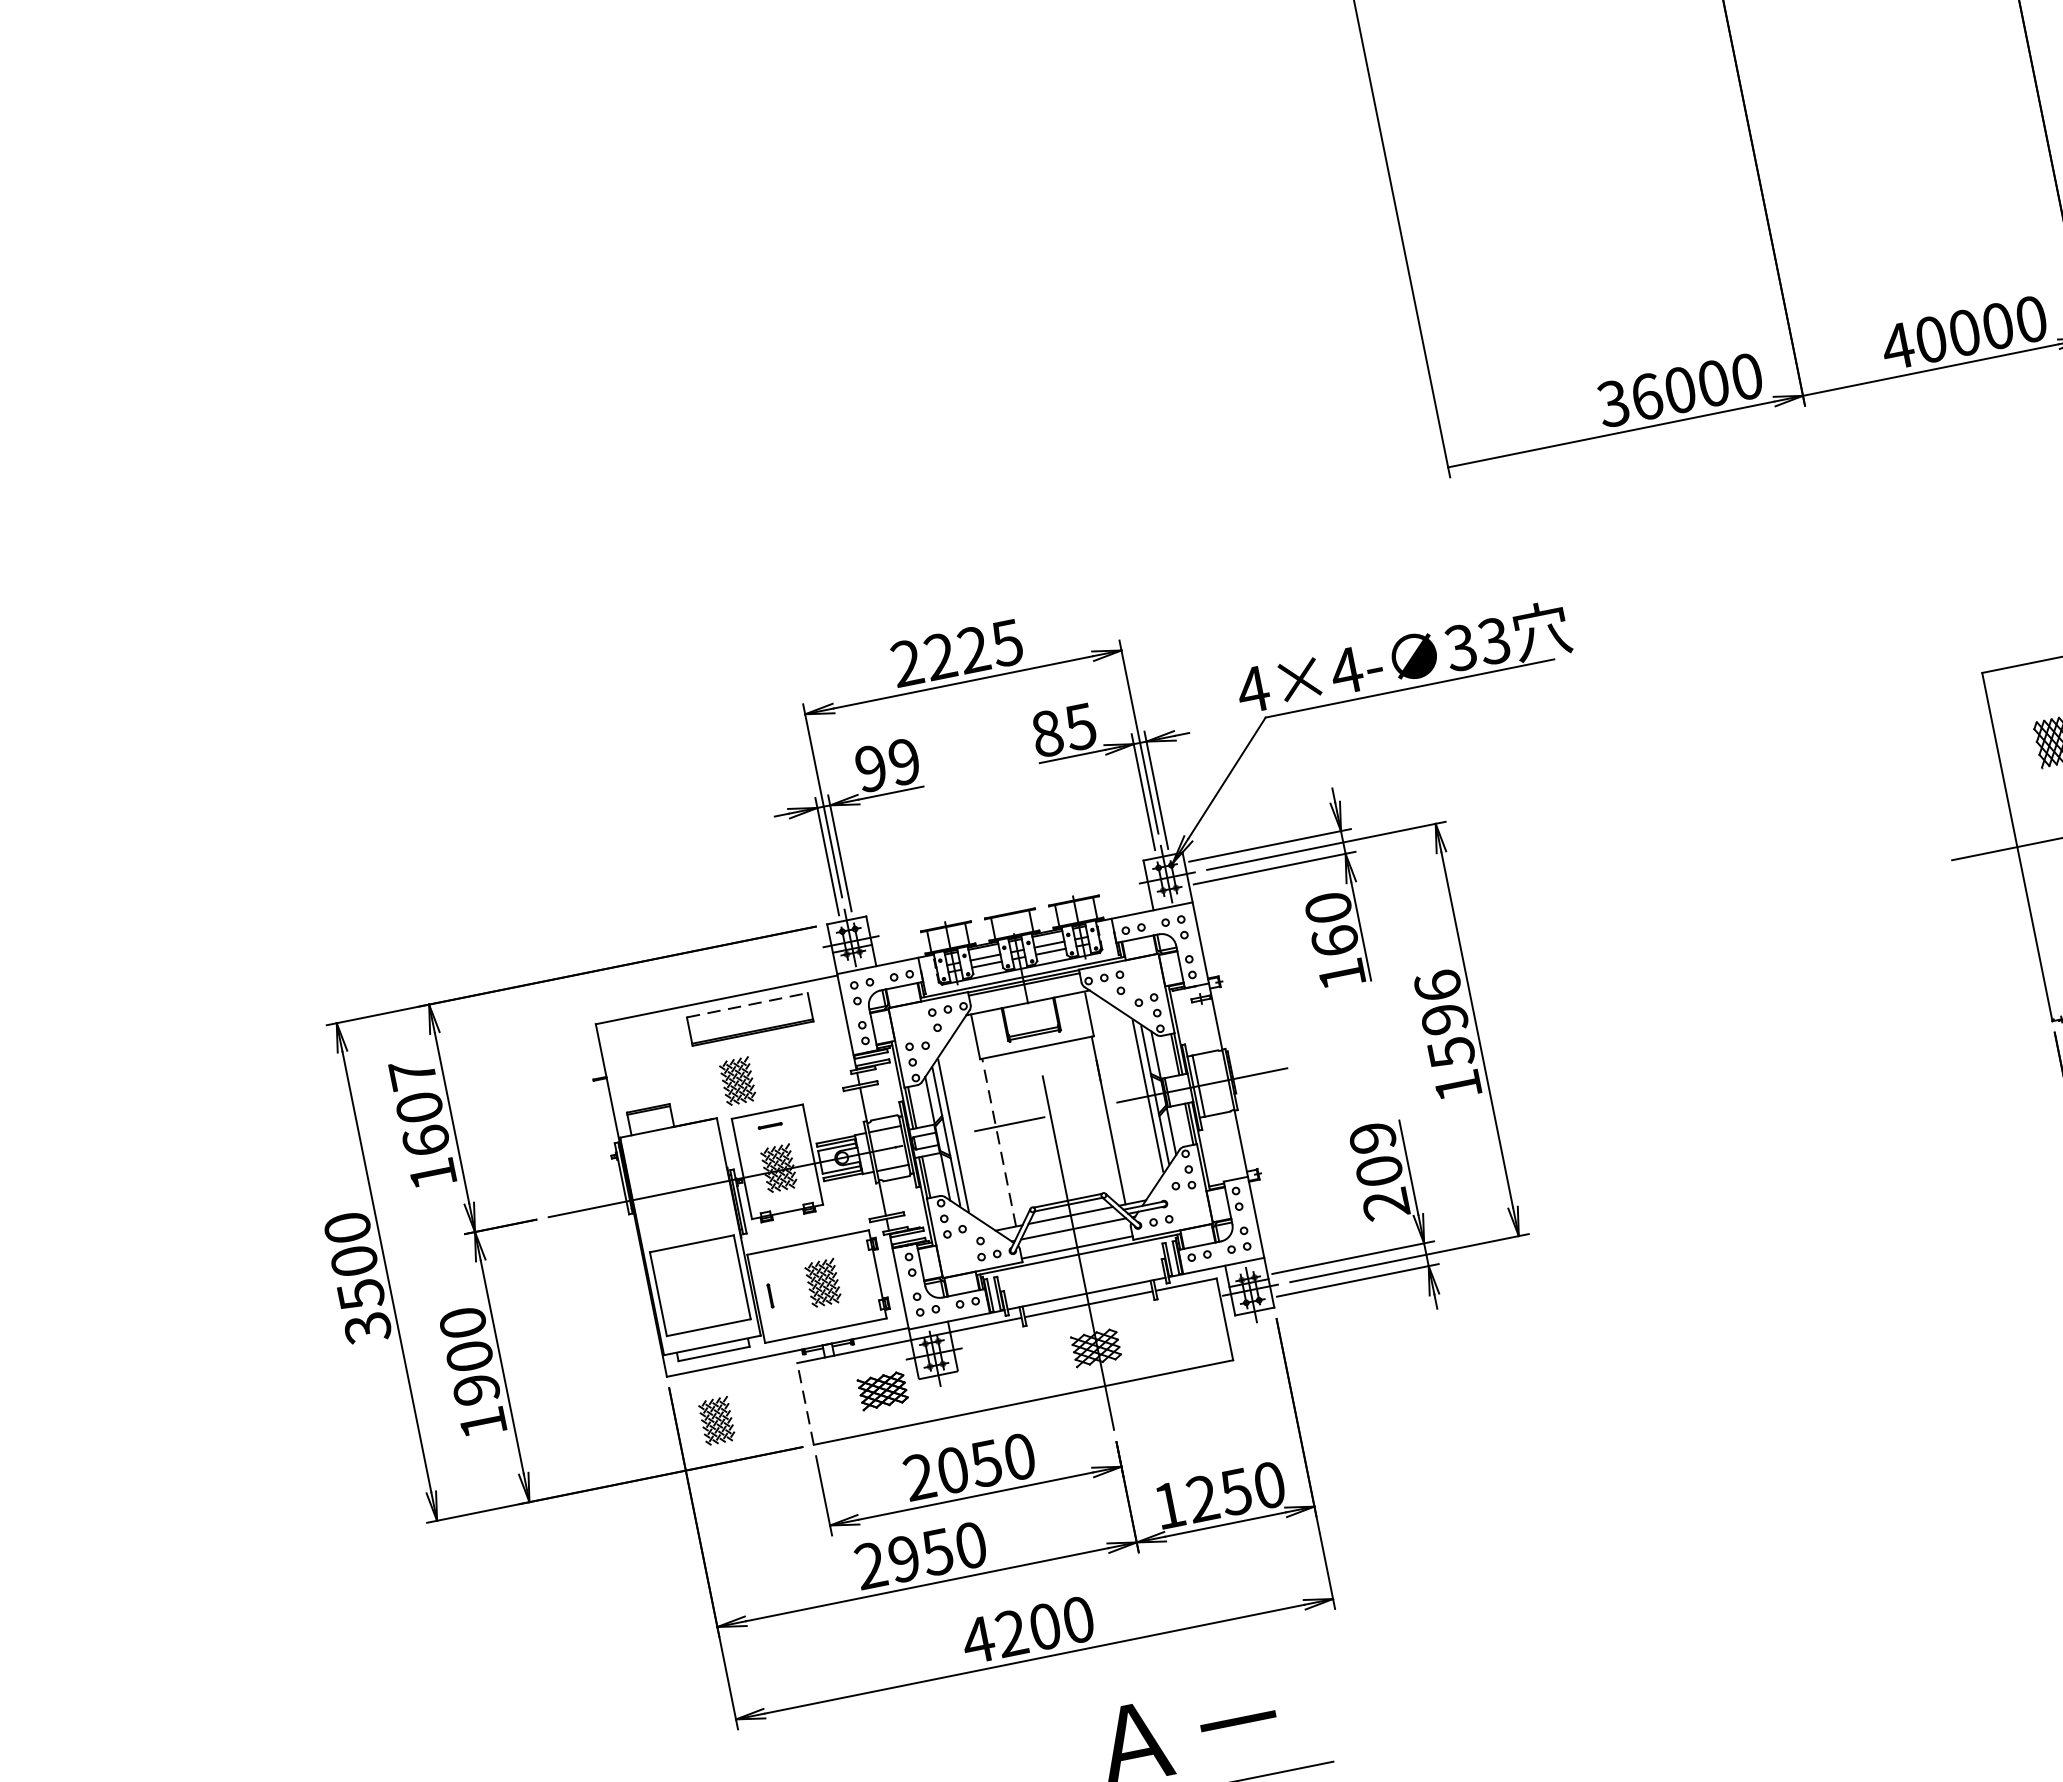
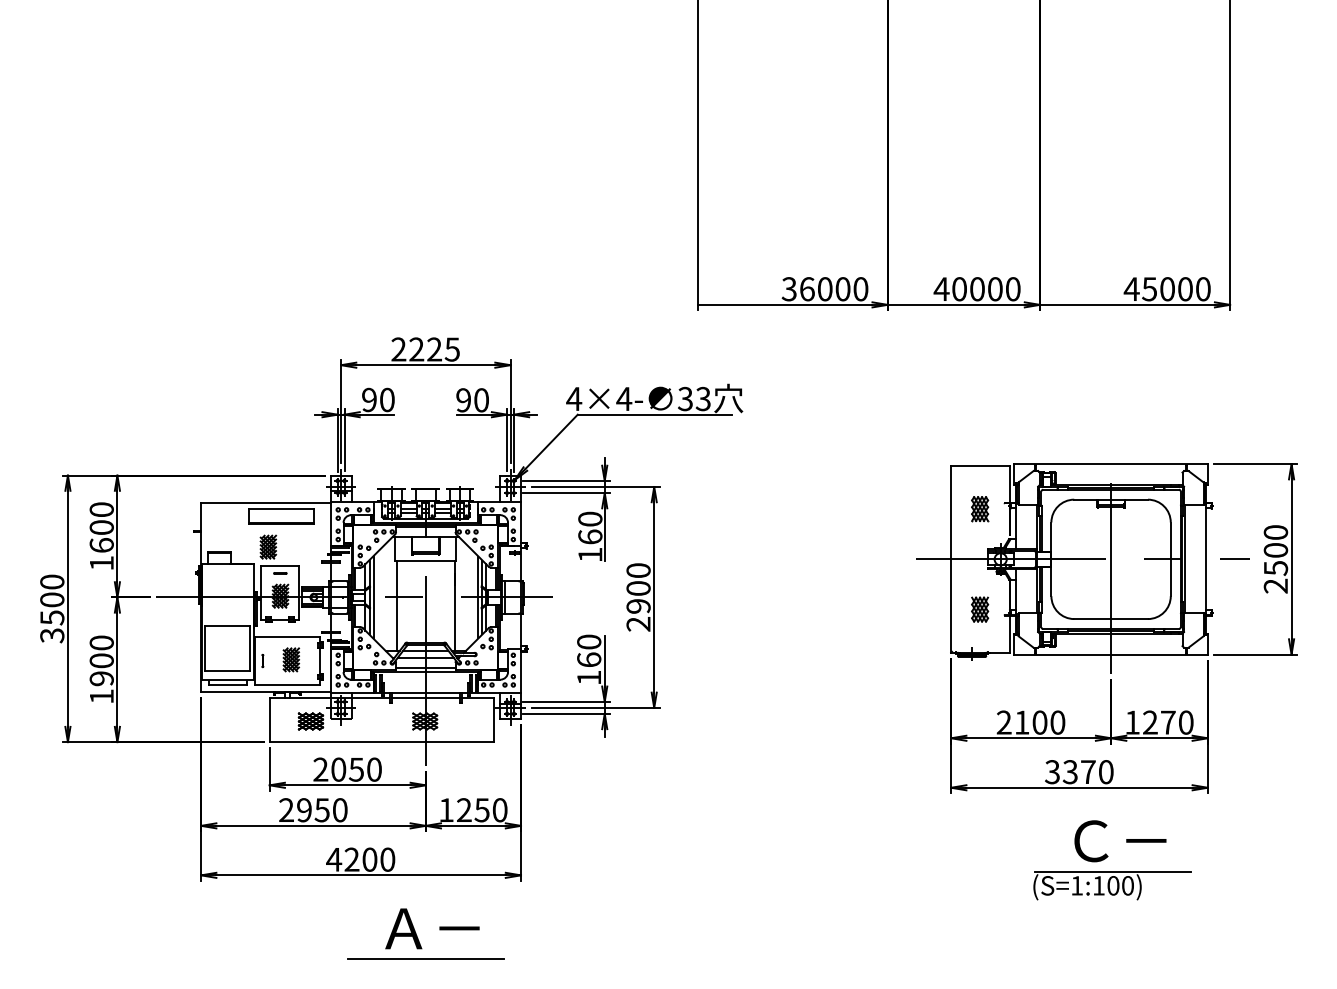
text: (1063, 730) -> (472, 400), 85 -> 90
text: (905, 762) -> (387, 400), 99 -> 90
line: (747, 1004) -> (281, 508), dashed -> solid
text: (1447, 1036) -> (638, 597), 1596 -> 2900
text: (412, 1073) -> (101, 509), 1607 -> 1600
line: (999, 1142) -> (396, 605), dashed -> solid
text: (1379, 1170) -> (589, 659), 209 -> 160
line: (805, 1404) -> (269, 720), dashed -> solid
part: (717, 1420) -> (222, 719), removed

